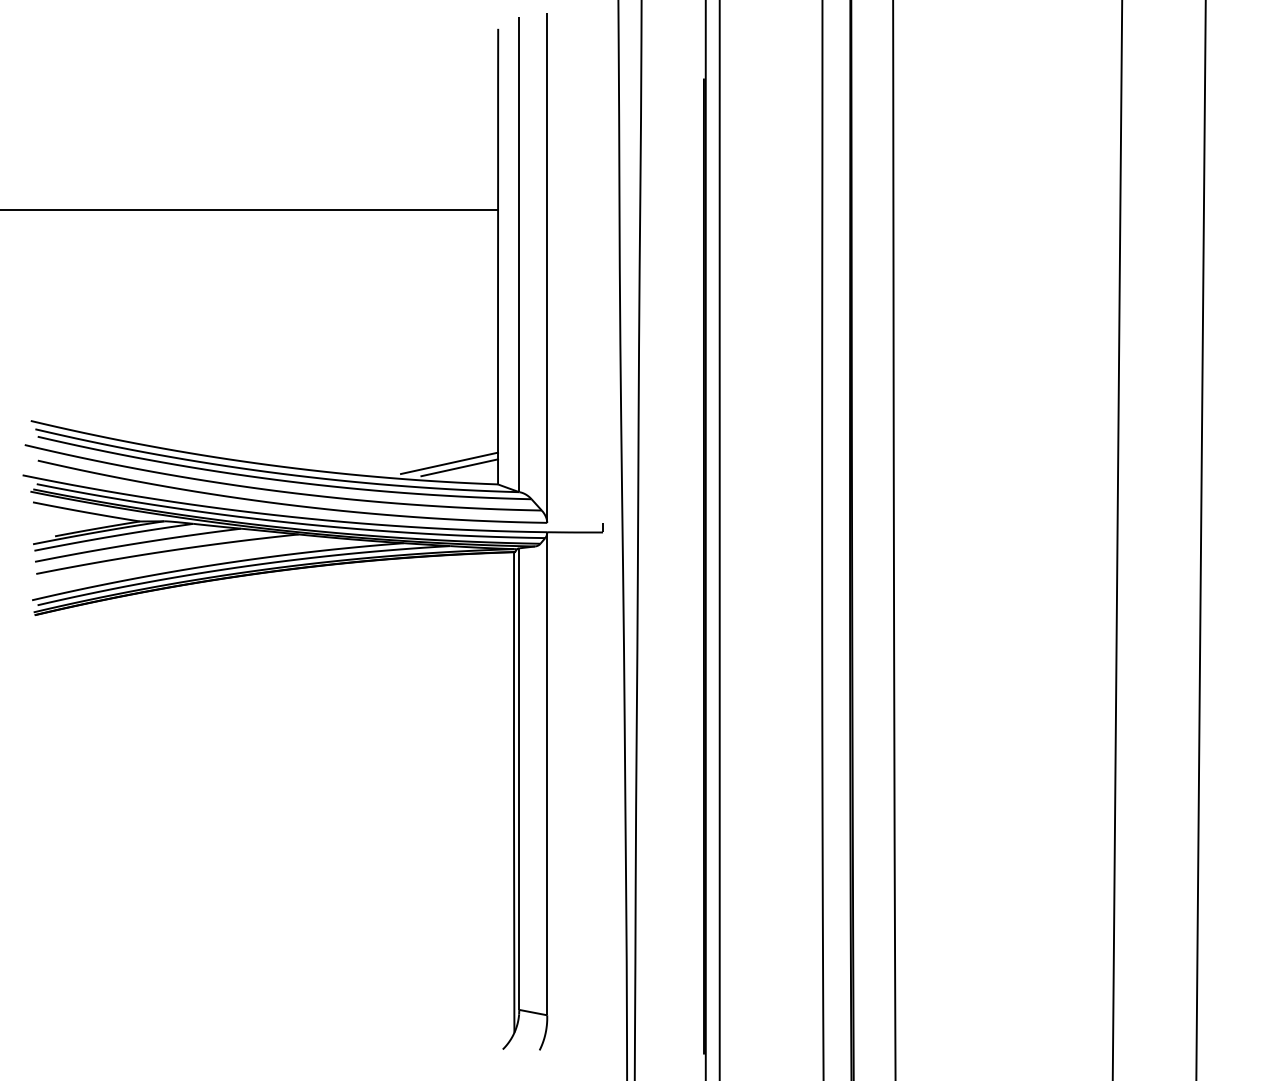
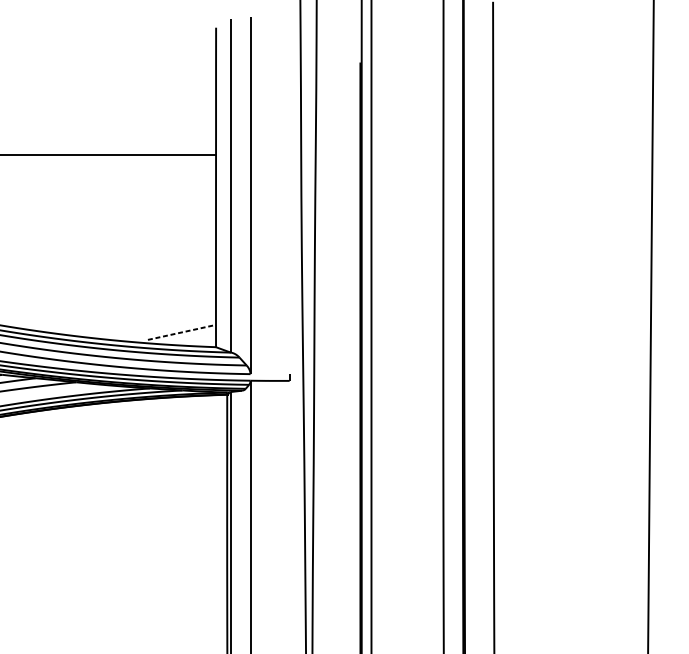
line: (449, 463) -> (181, 332), solid -> dashed
line: (459, 467) -> (188, 335), removed

